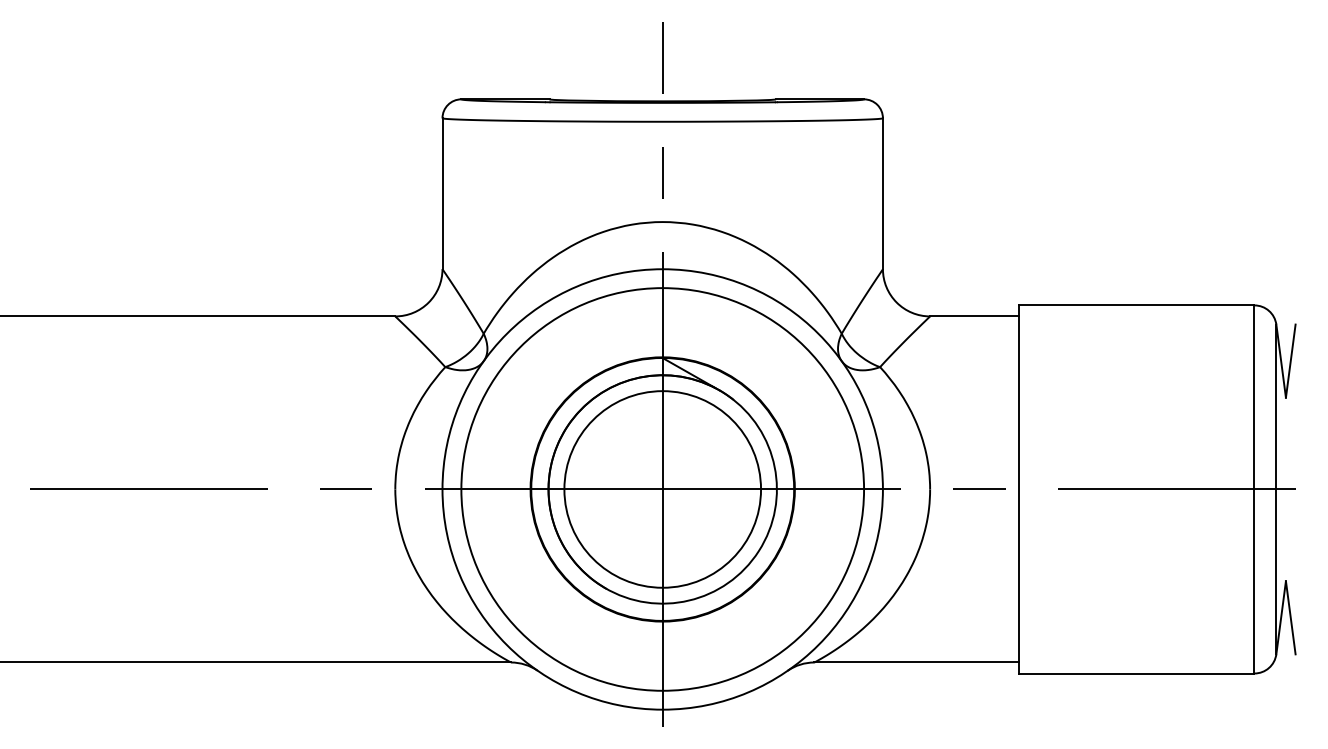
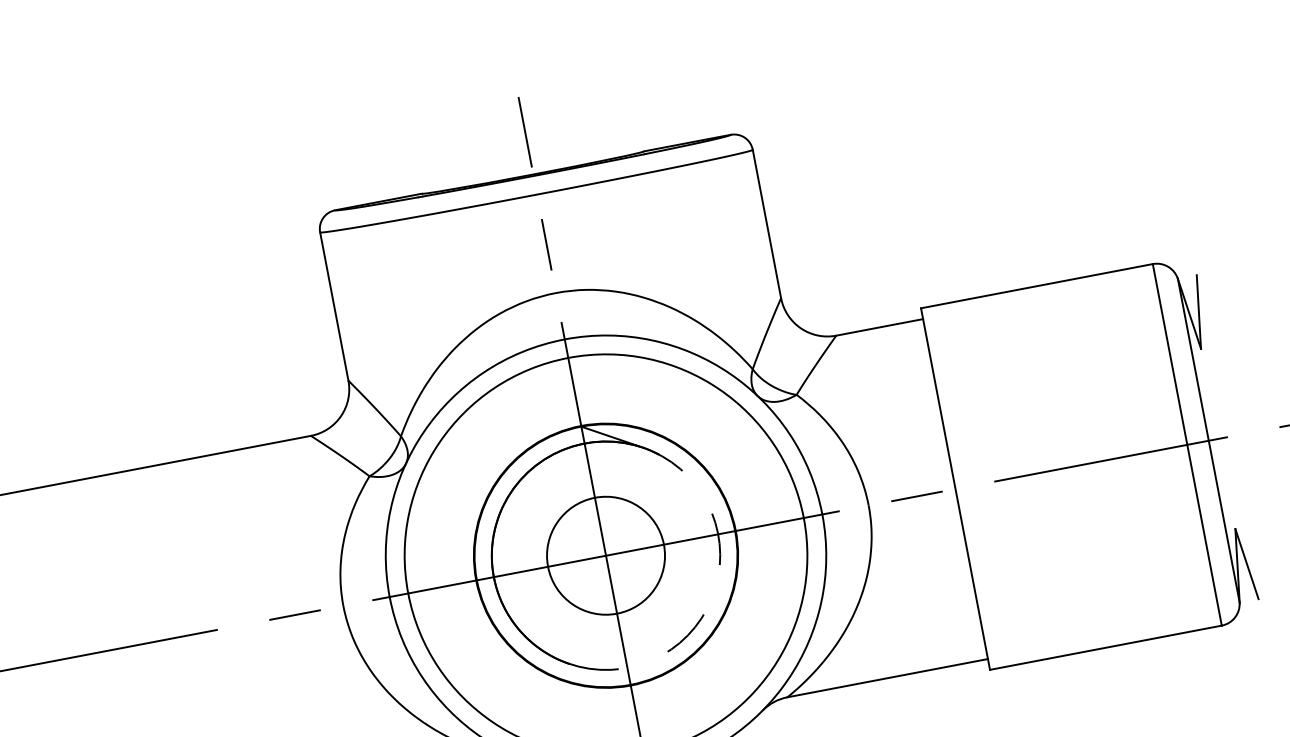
circle: (662, 489) -> (605, 555), size x0.6
arc: (758, 551) -> (711, 598), solid -> dashed

